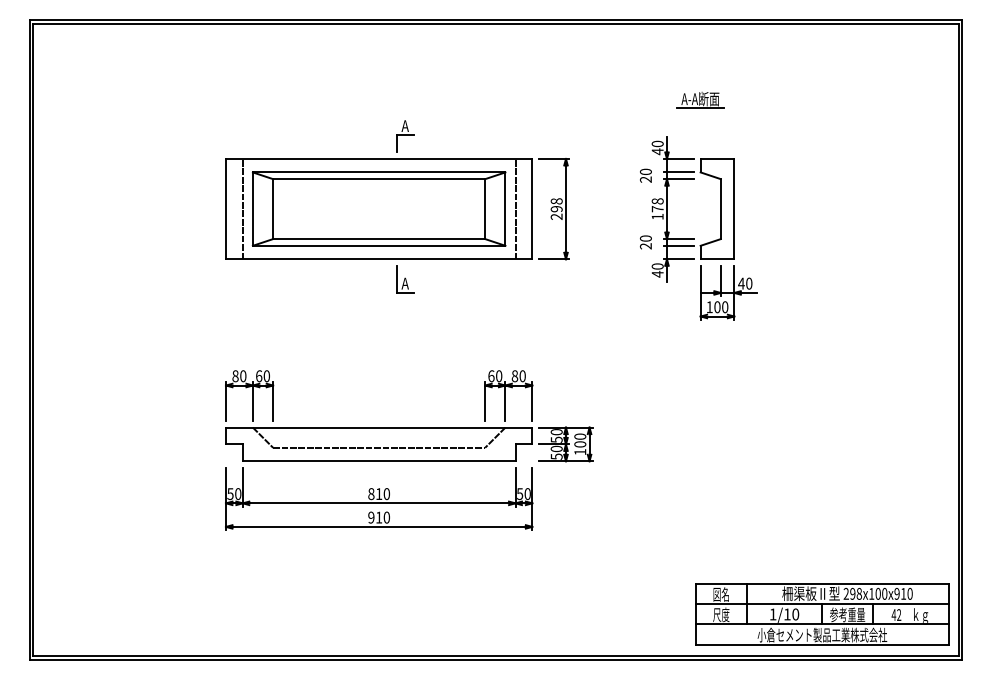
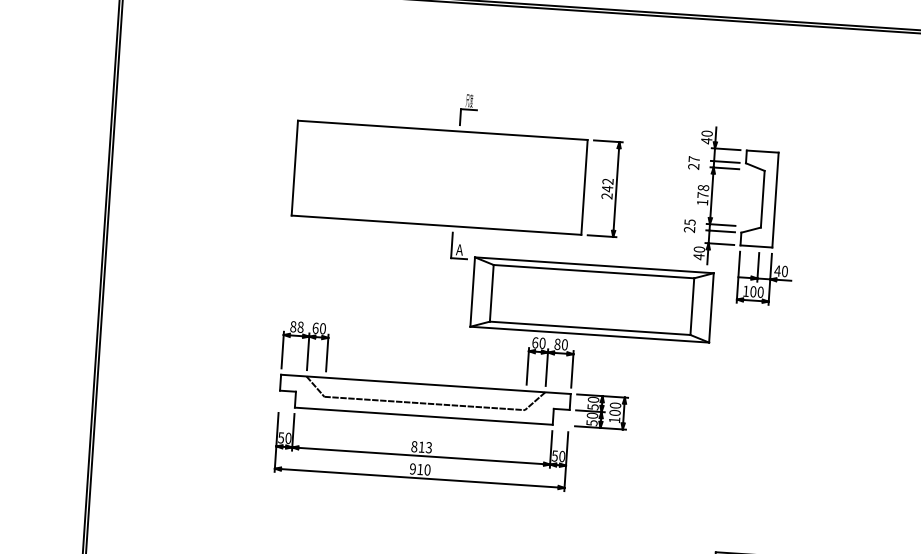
part: (700, 99) -> (750, 94), removed
text: (404, 125) -> (468, 100), A -> 尺度
text: (645, 171) -> (693, 158), 20 -> 27
text: (556, 205) -> (607, 185), 298 -> 242
line: (242, 208) -> (310, 168), removed
part: (378, 208) -> (591, 299), moved
line: (515, 208) -> (568, 185), removed
text: (645, 238) -> (689, 222), 20 -> 25
text: (243, 376) -> (300, 327), 80 -> 88
text: (386, 493) -> (428, 447), 810 -> 813

